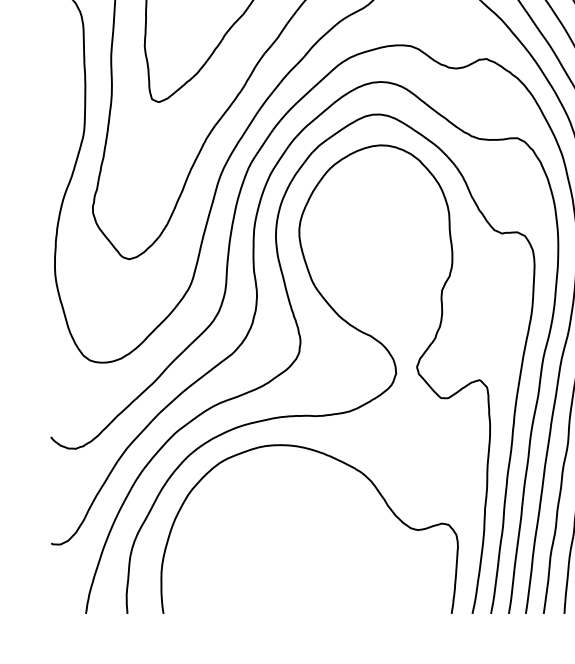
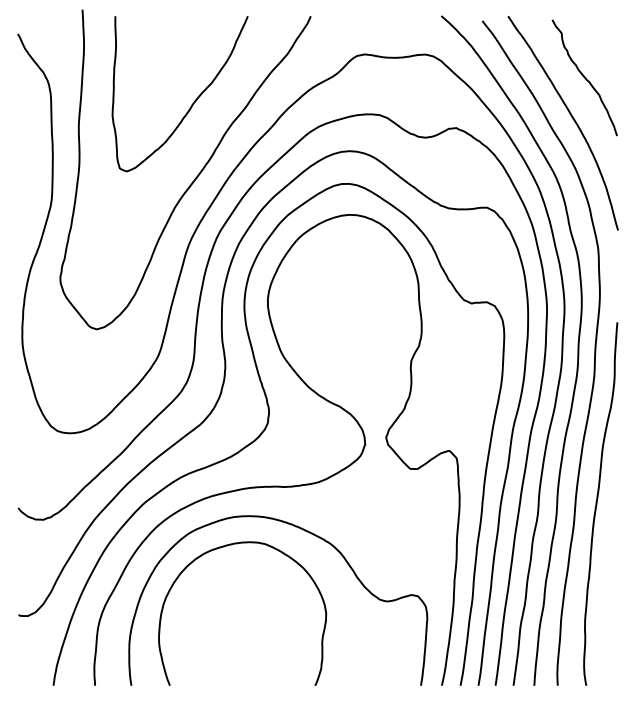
curve: (256, 476) -> (224, 547), added

